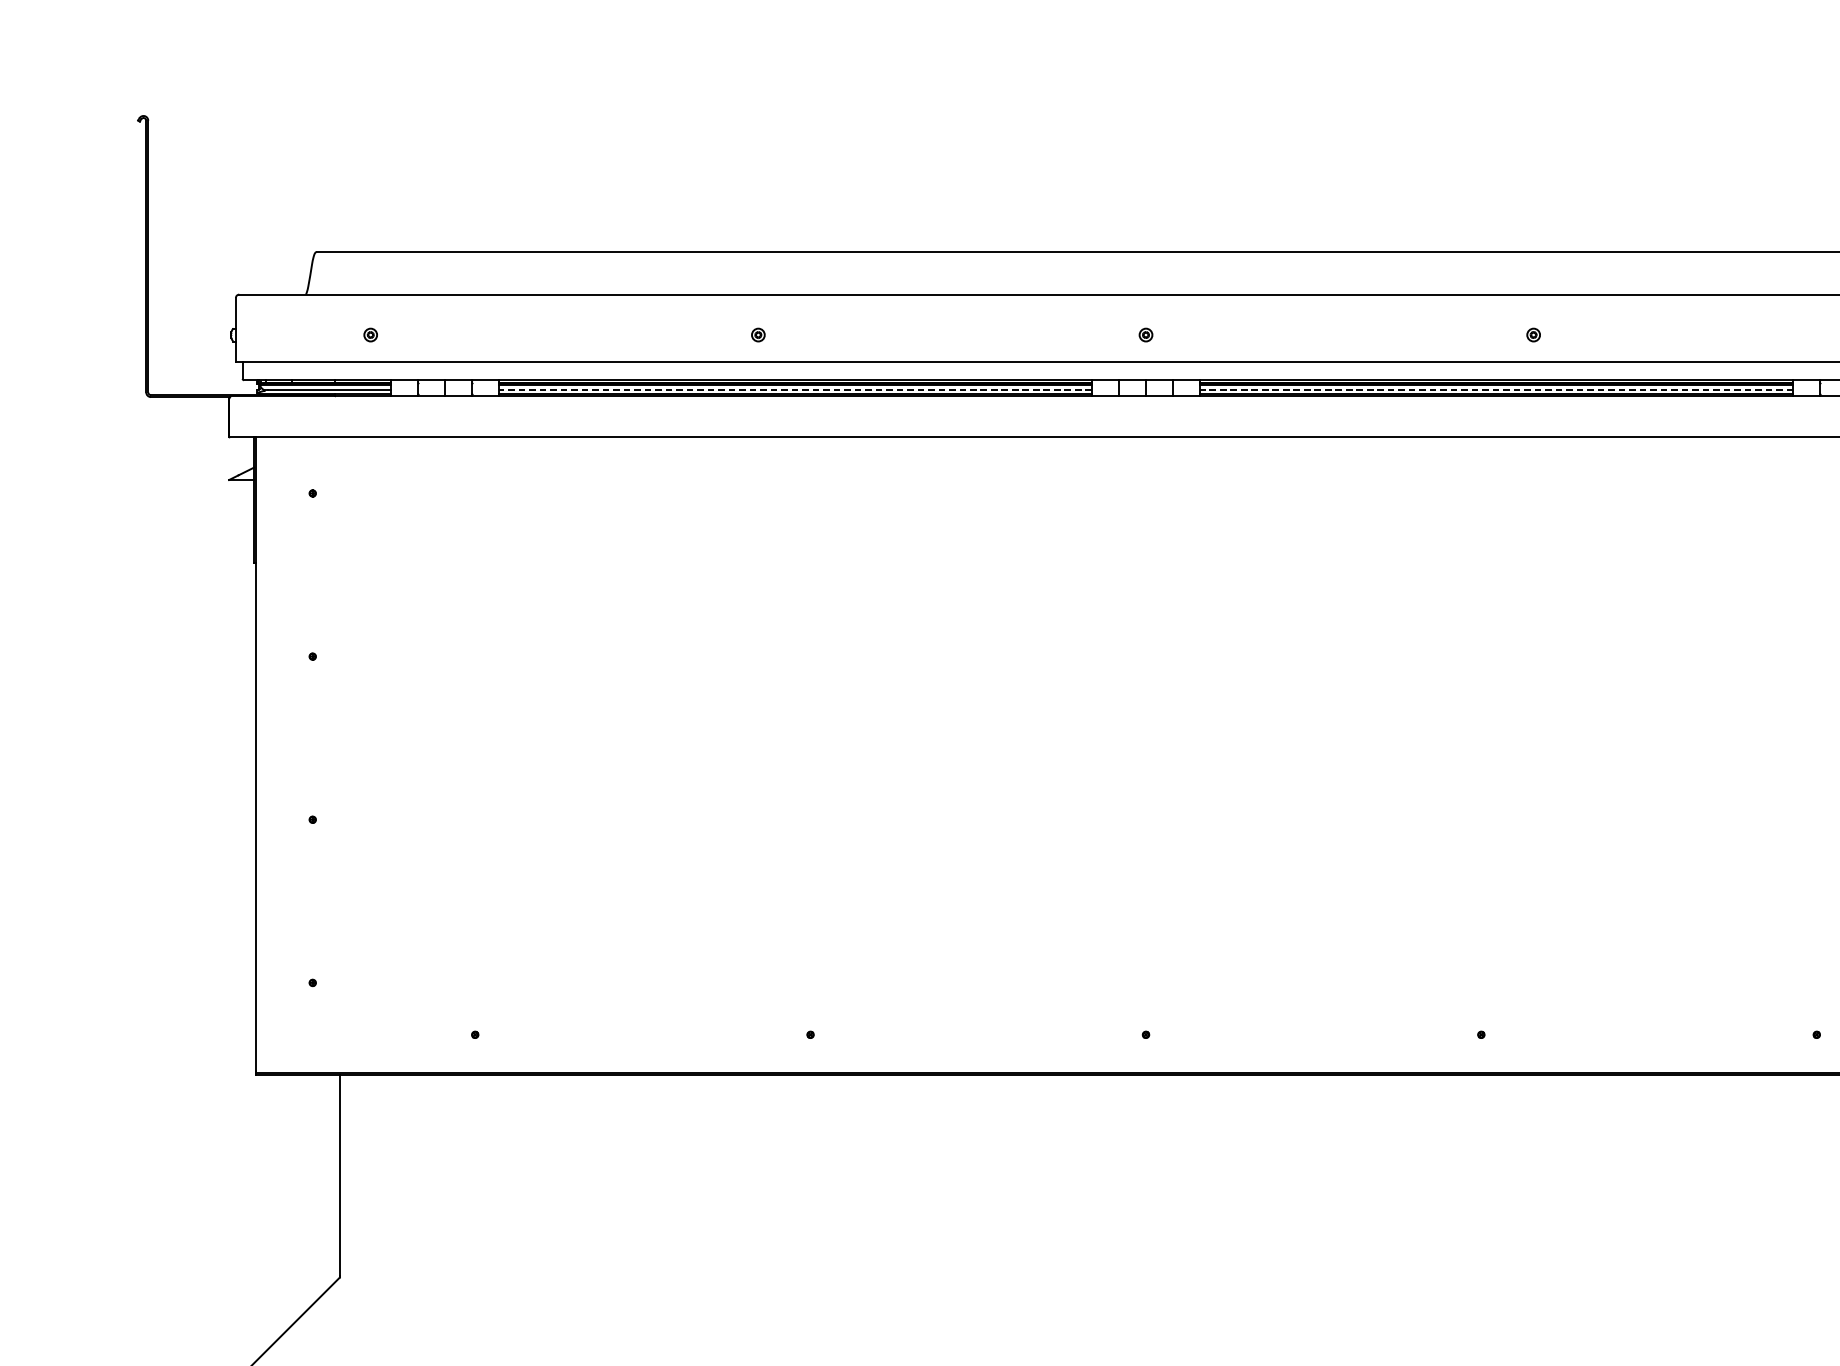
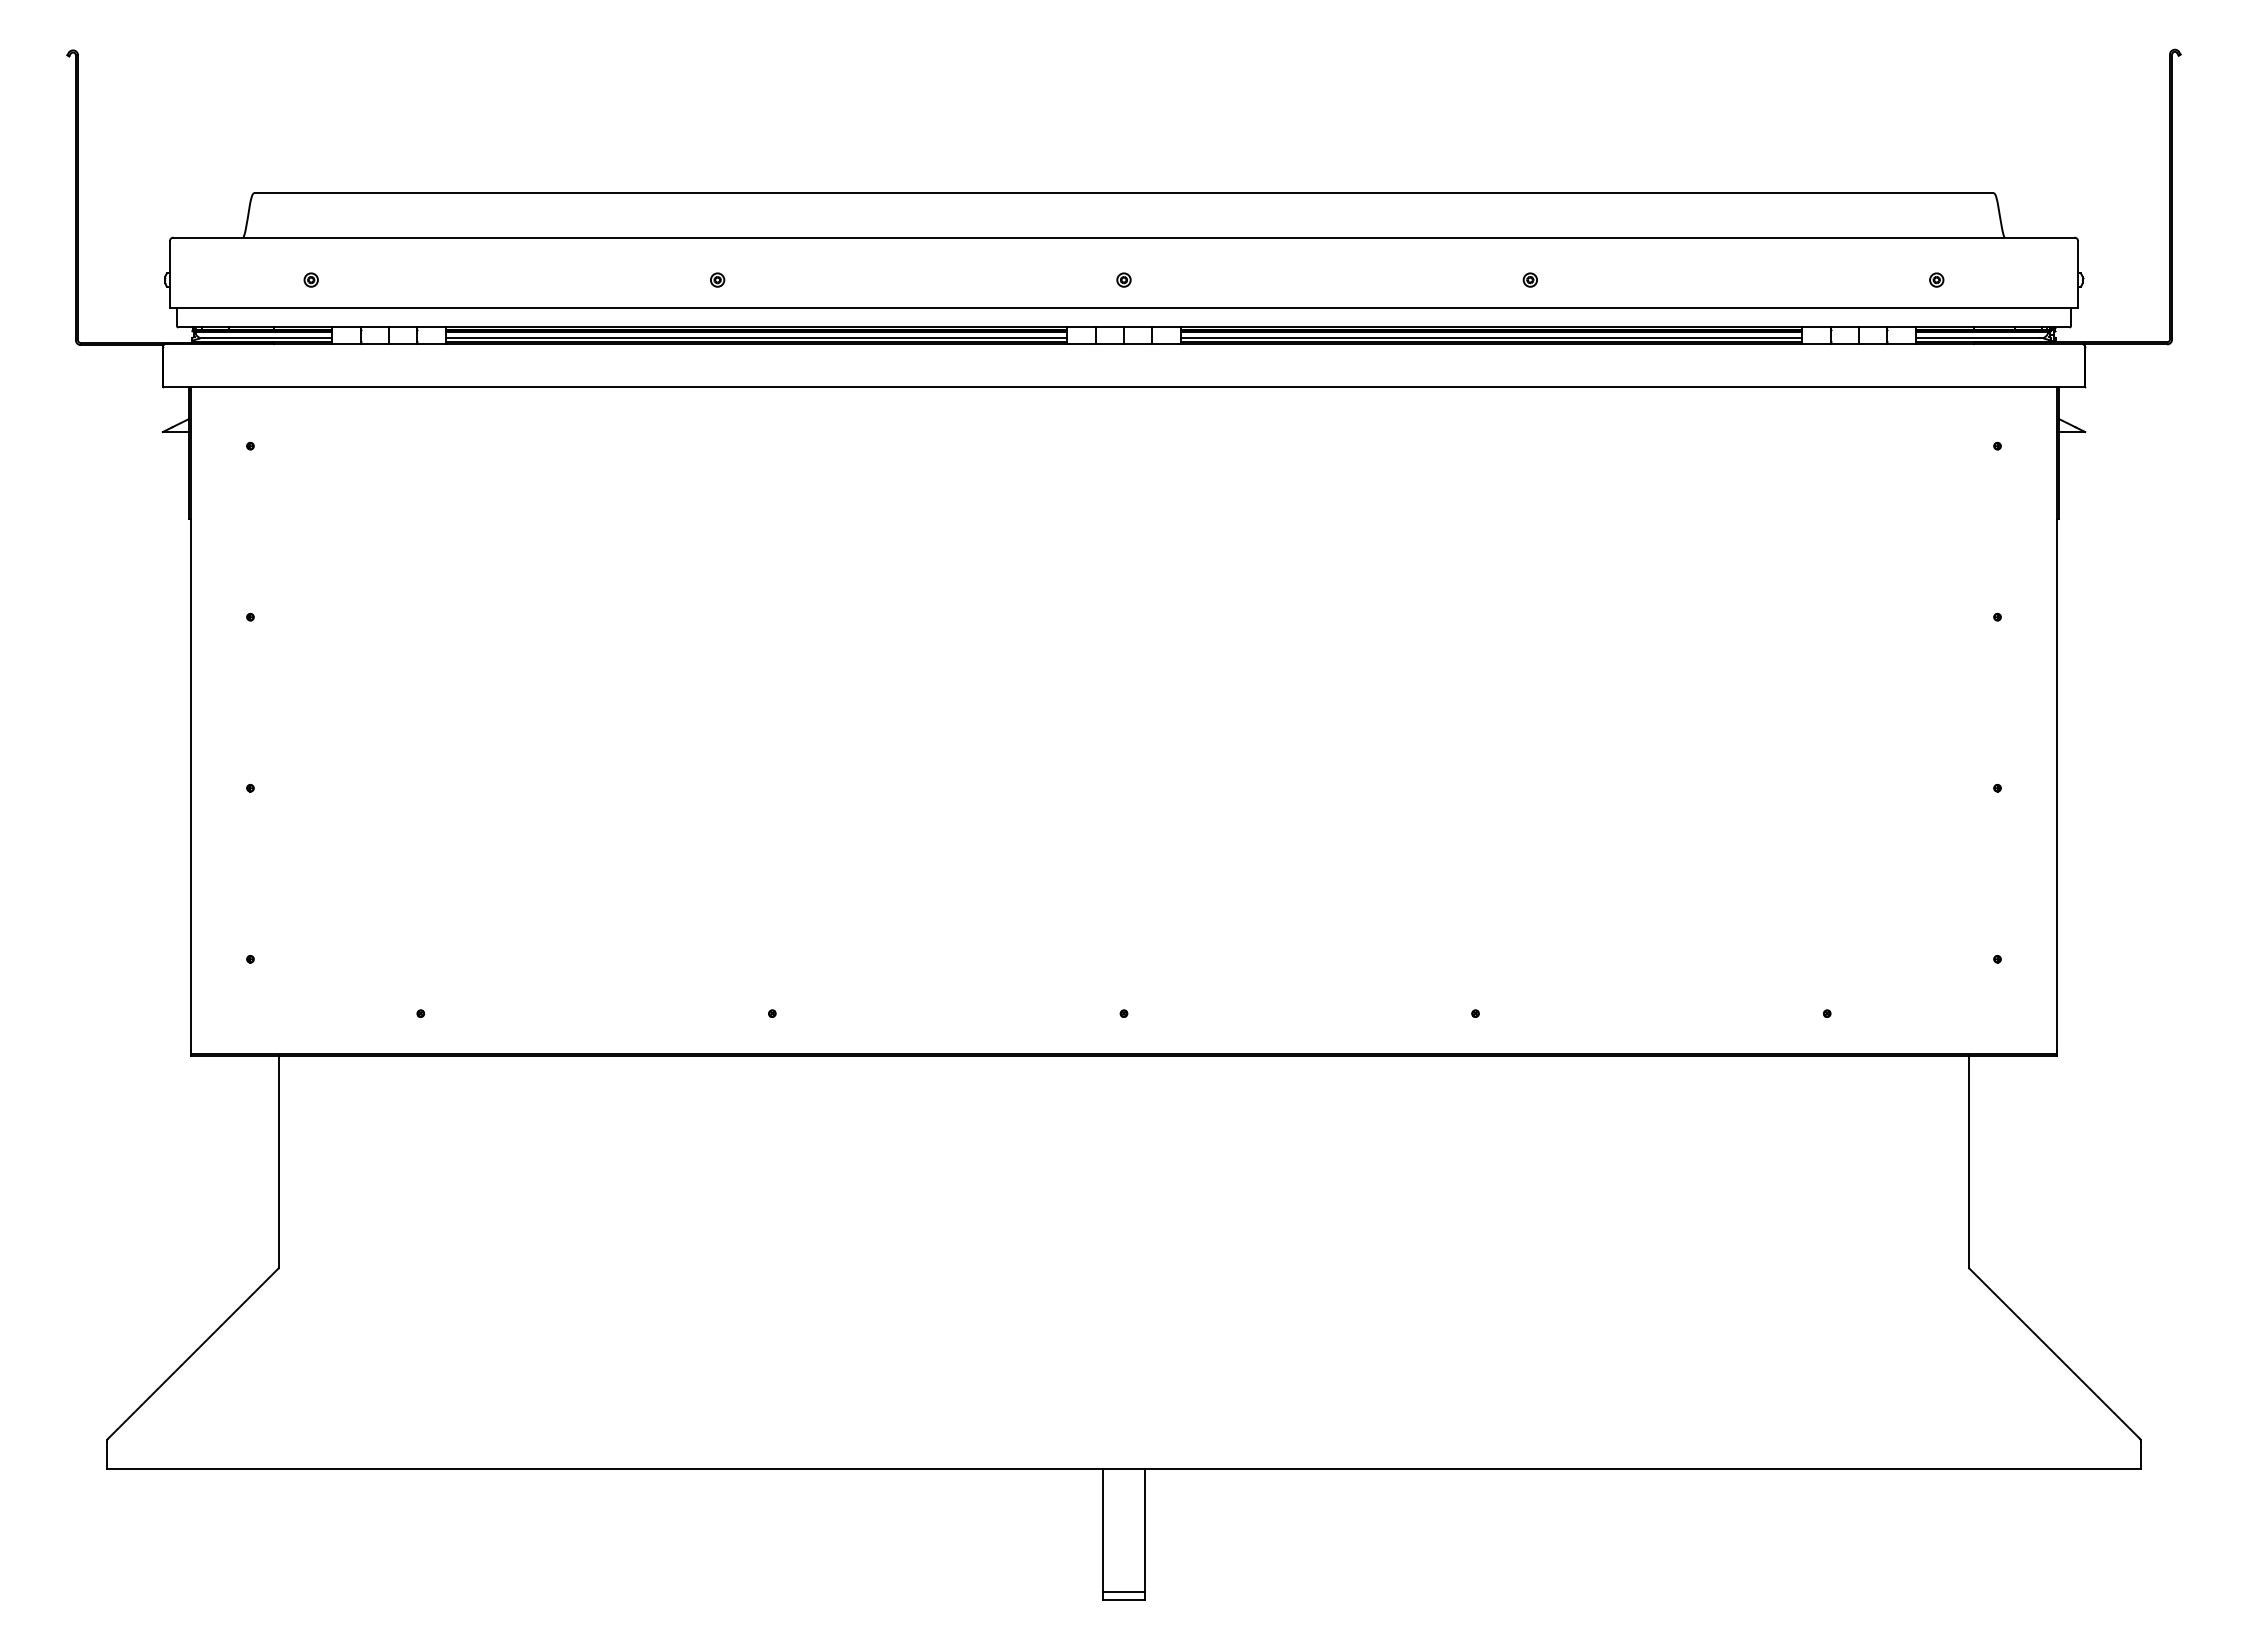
line: (795, 389) -> (756, 337), dashed -> solid
line: (1496, 389) -> (1491, 337), dashed -> solid

